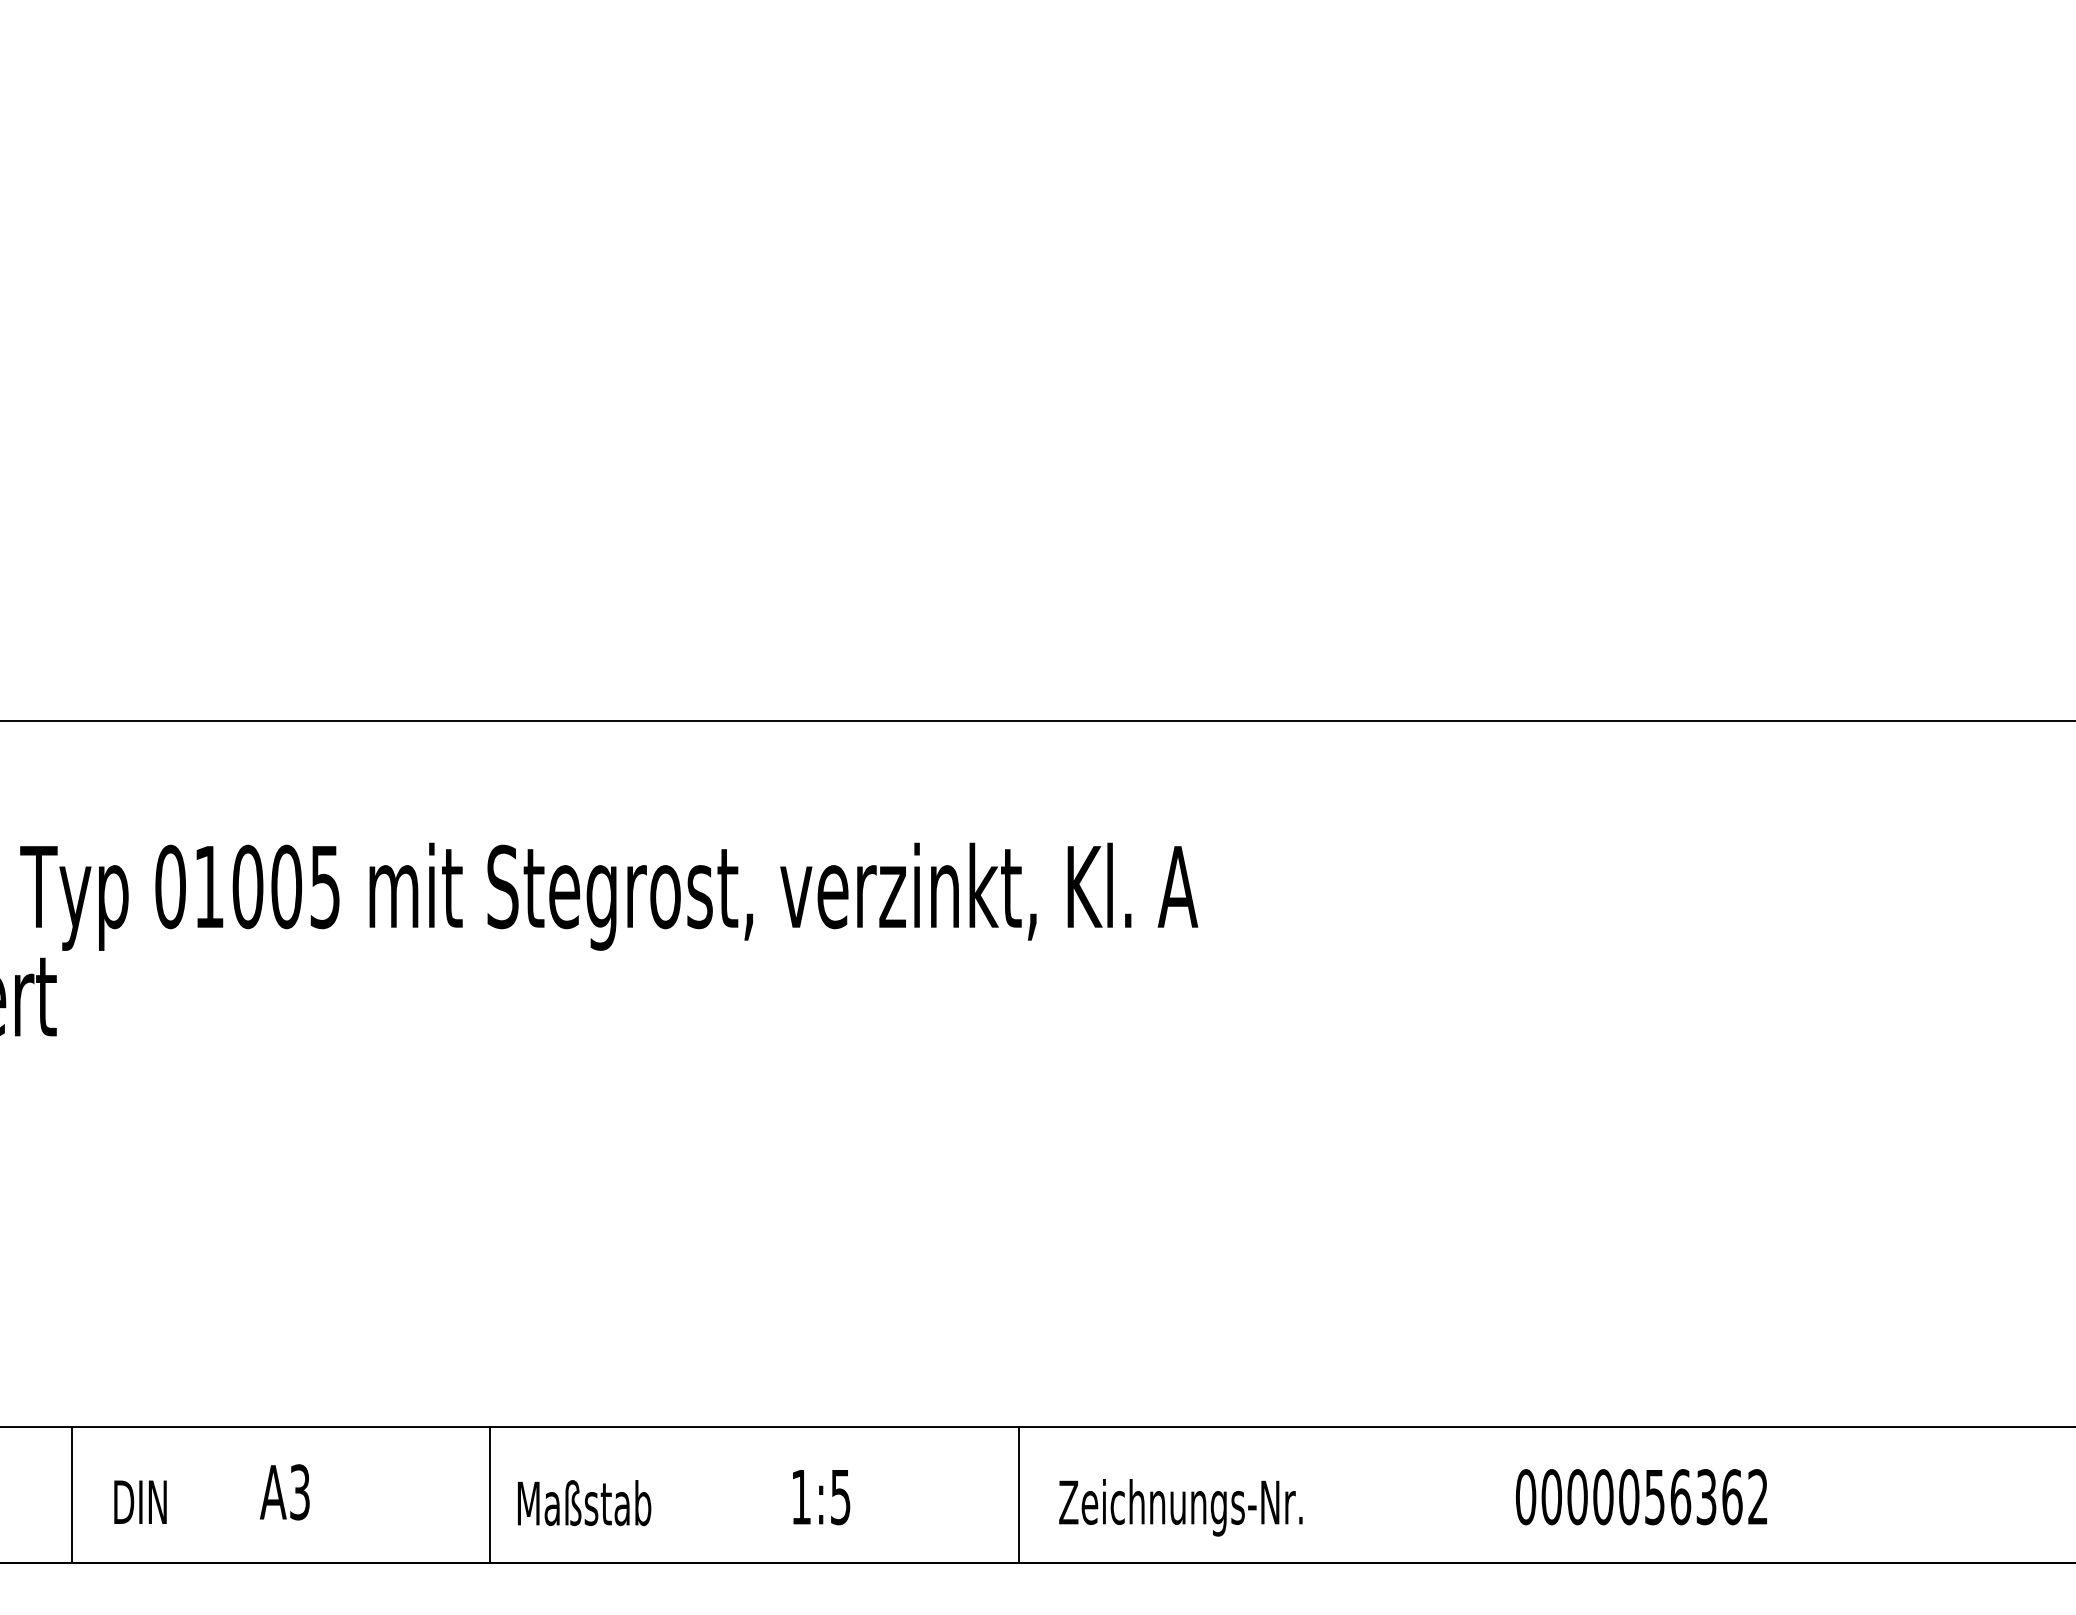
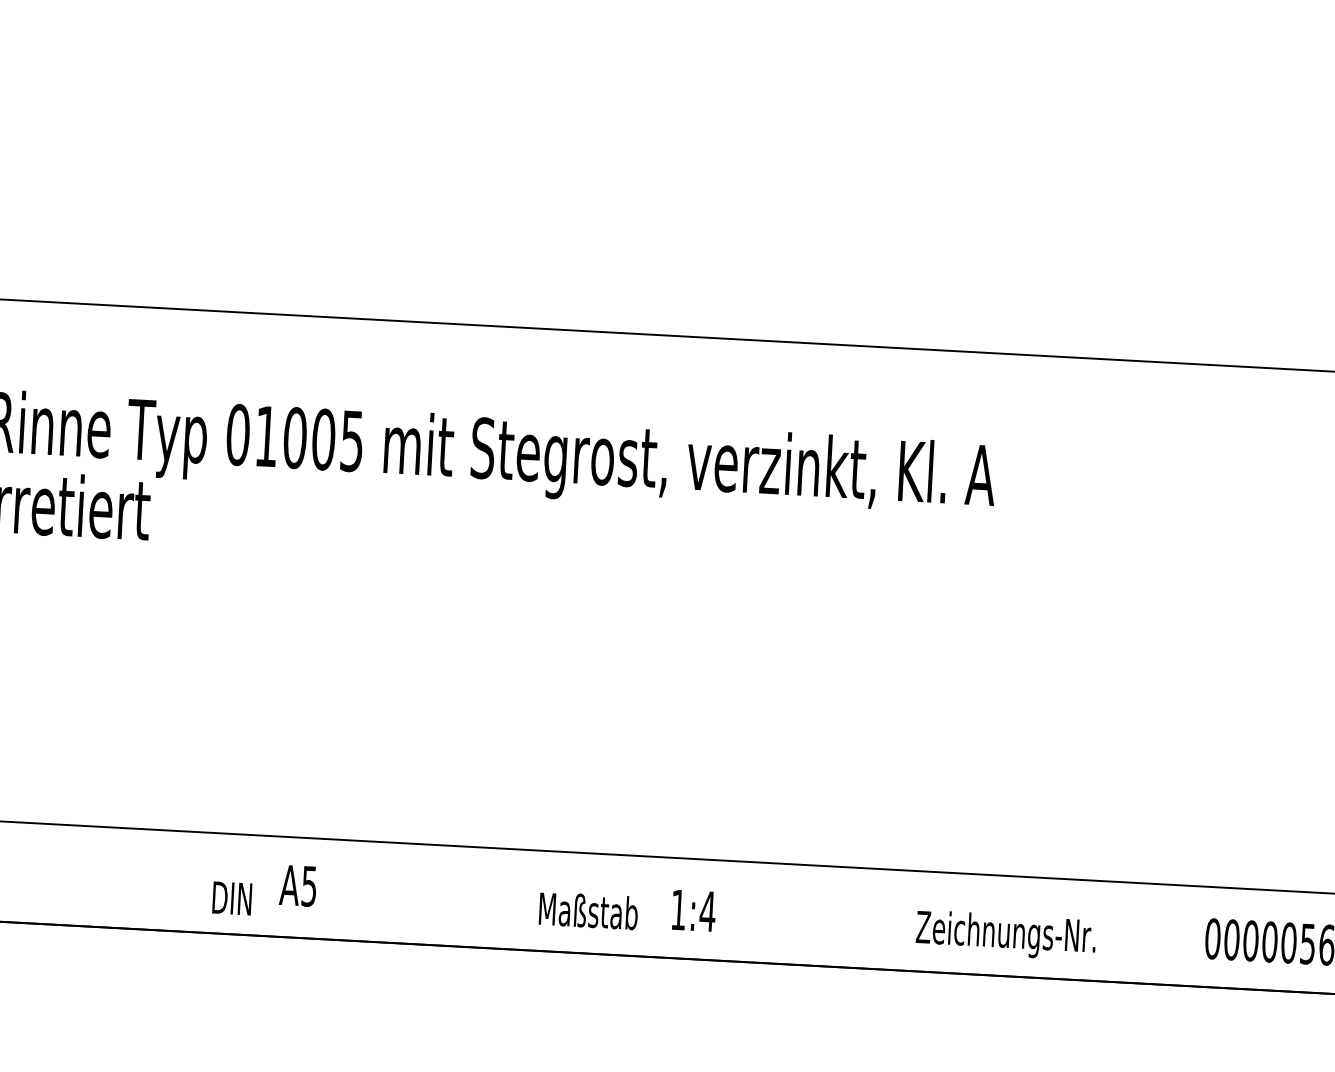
text: (299, 1491) -> (309, 885), A3 -> A5
line: (72, 1494) -> (141, 878), removed
line: (490, 1494) -> (449, 895), removed
line: (1019, 1494) -> (839, 916), removed
text: (840, 1497) -> (707, 911), 1:5 -> 1:4
text: (140, 1501) -> (232, 897), moved
text: (584, 1503) -> (588, 911), moved
text: (1180, 1507) -> (1005, 935), moved

